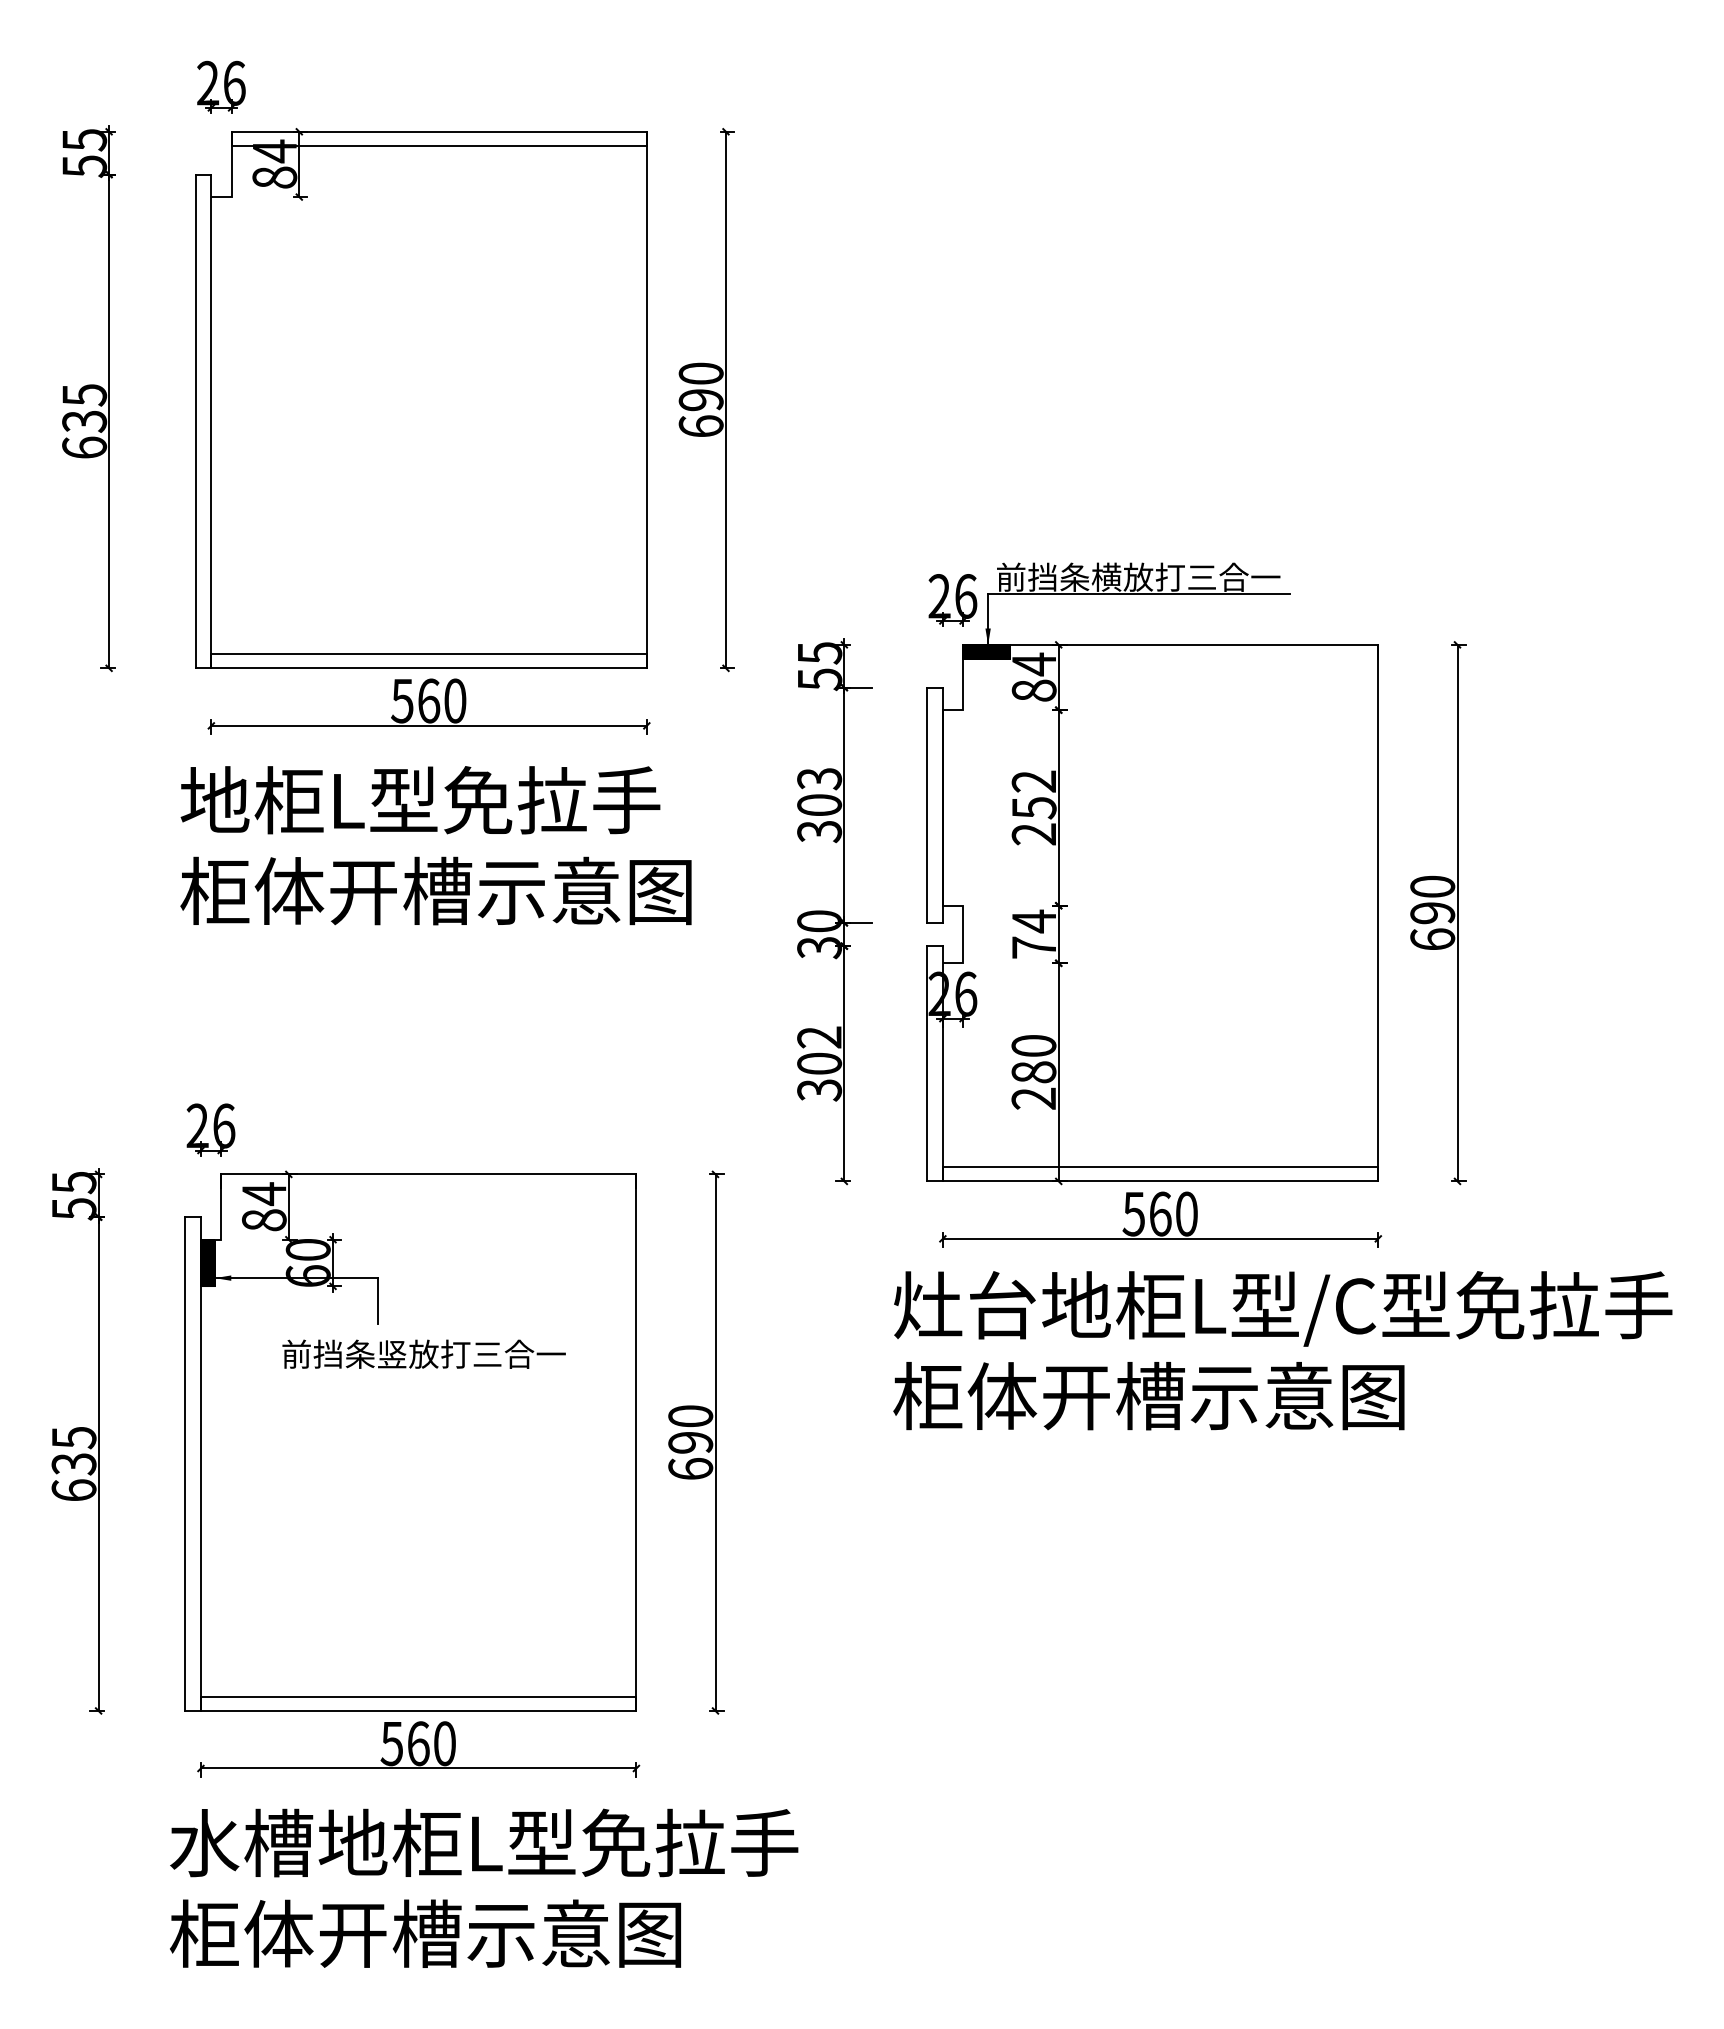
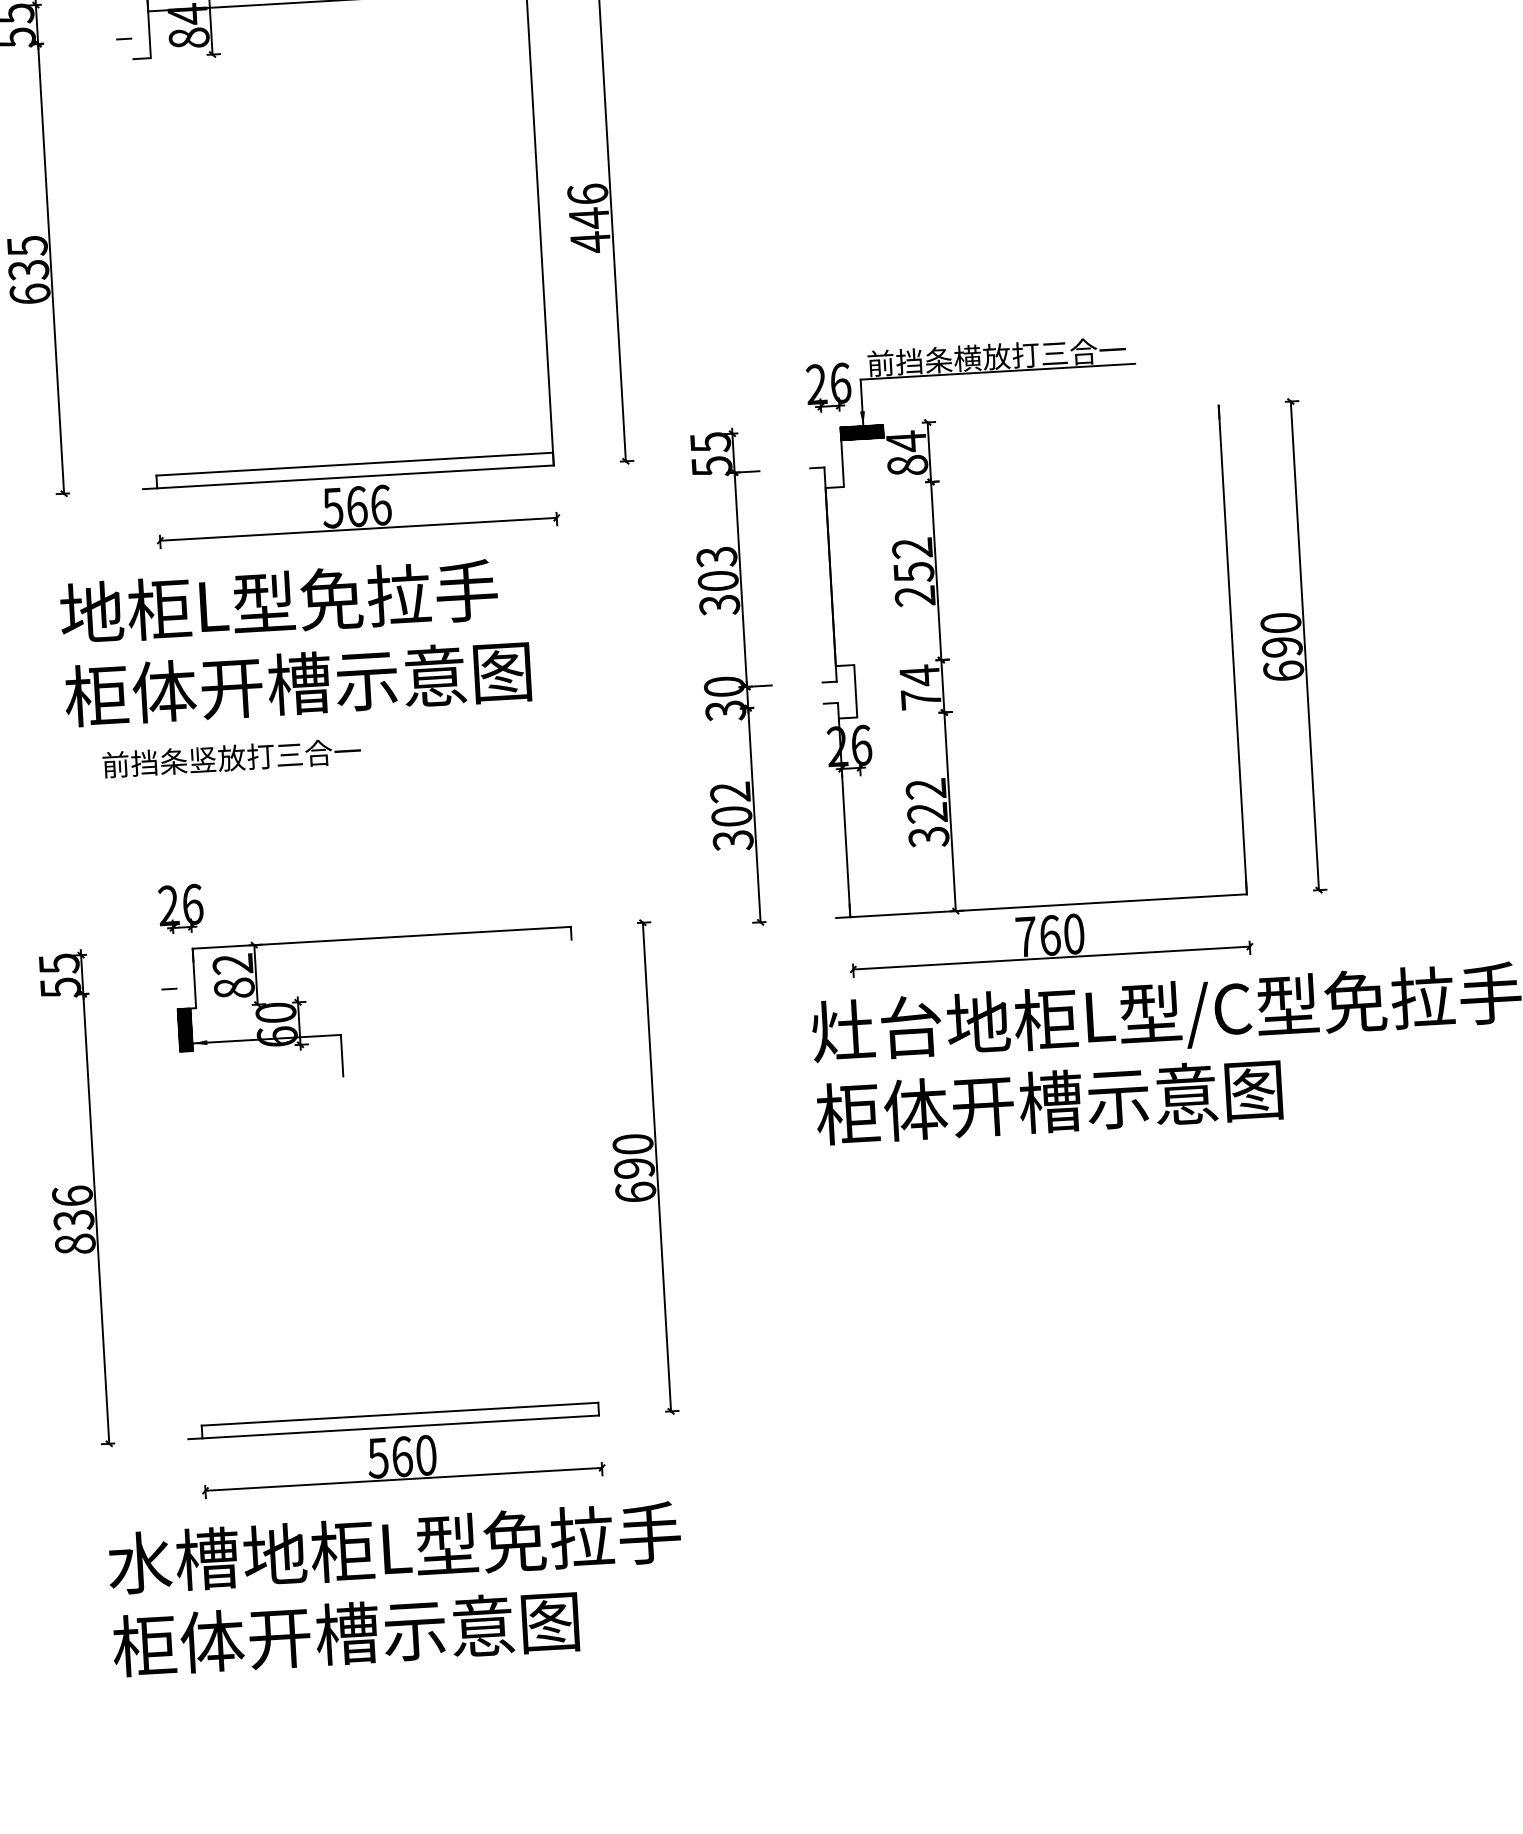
text: (700, 400) -> (588, 218), 690 -> 446
line: (195, 421) -> (129, 264), removed
line: (211, 421) -> (144, 263), removed
line: (1170, 644) -> (1029, 416), removed
text: (455, 700) -> (381, 504), 560 -> 566
line: (927, 804) -> (816, 574), removed
text: (435, 845) -> (295, 642), moved
line: (927, 1063) -> (830, 810), removed
text: (1033, 1072) -> (927, 813), 280 -> 322
line: (1160, 1167) -> (1047, 893), removed
text: (263, 1194) -> (232, 964), 84 -> 82
text: (1133, 1214) -> (1025, 937), 560 -> 760
text: (423, 1353) -> (231, 757), moved
line: (636, 1442) -> (585, 1171), removed
text: (73, 1463) -> (73, 1219), 635 -> 836
line: (185, 1463) -> (175, 1213), removed
line: (200, 1463) -> (189, 1213), removed
text: (484, 1887) -> (397, 1588), moved

